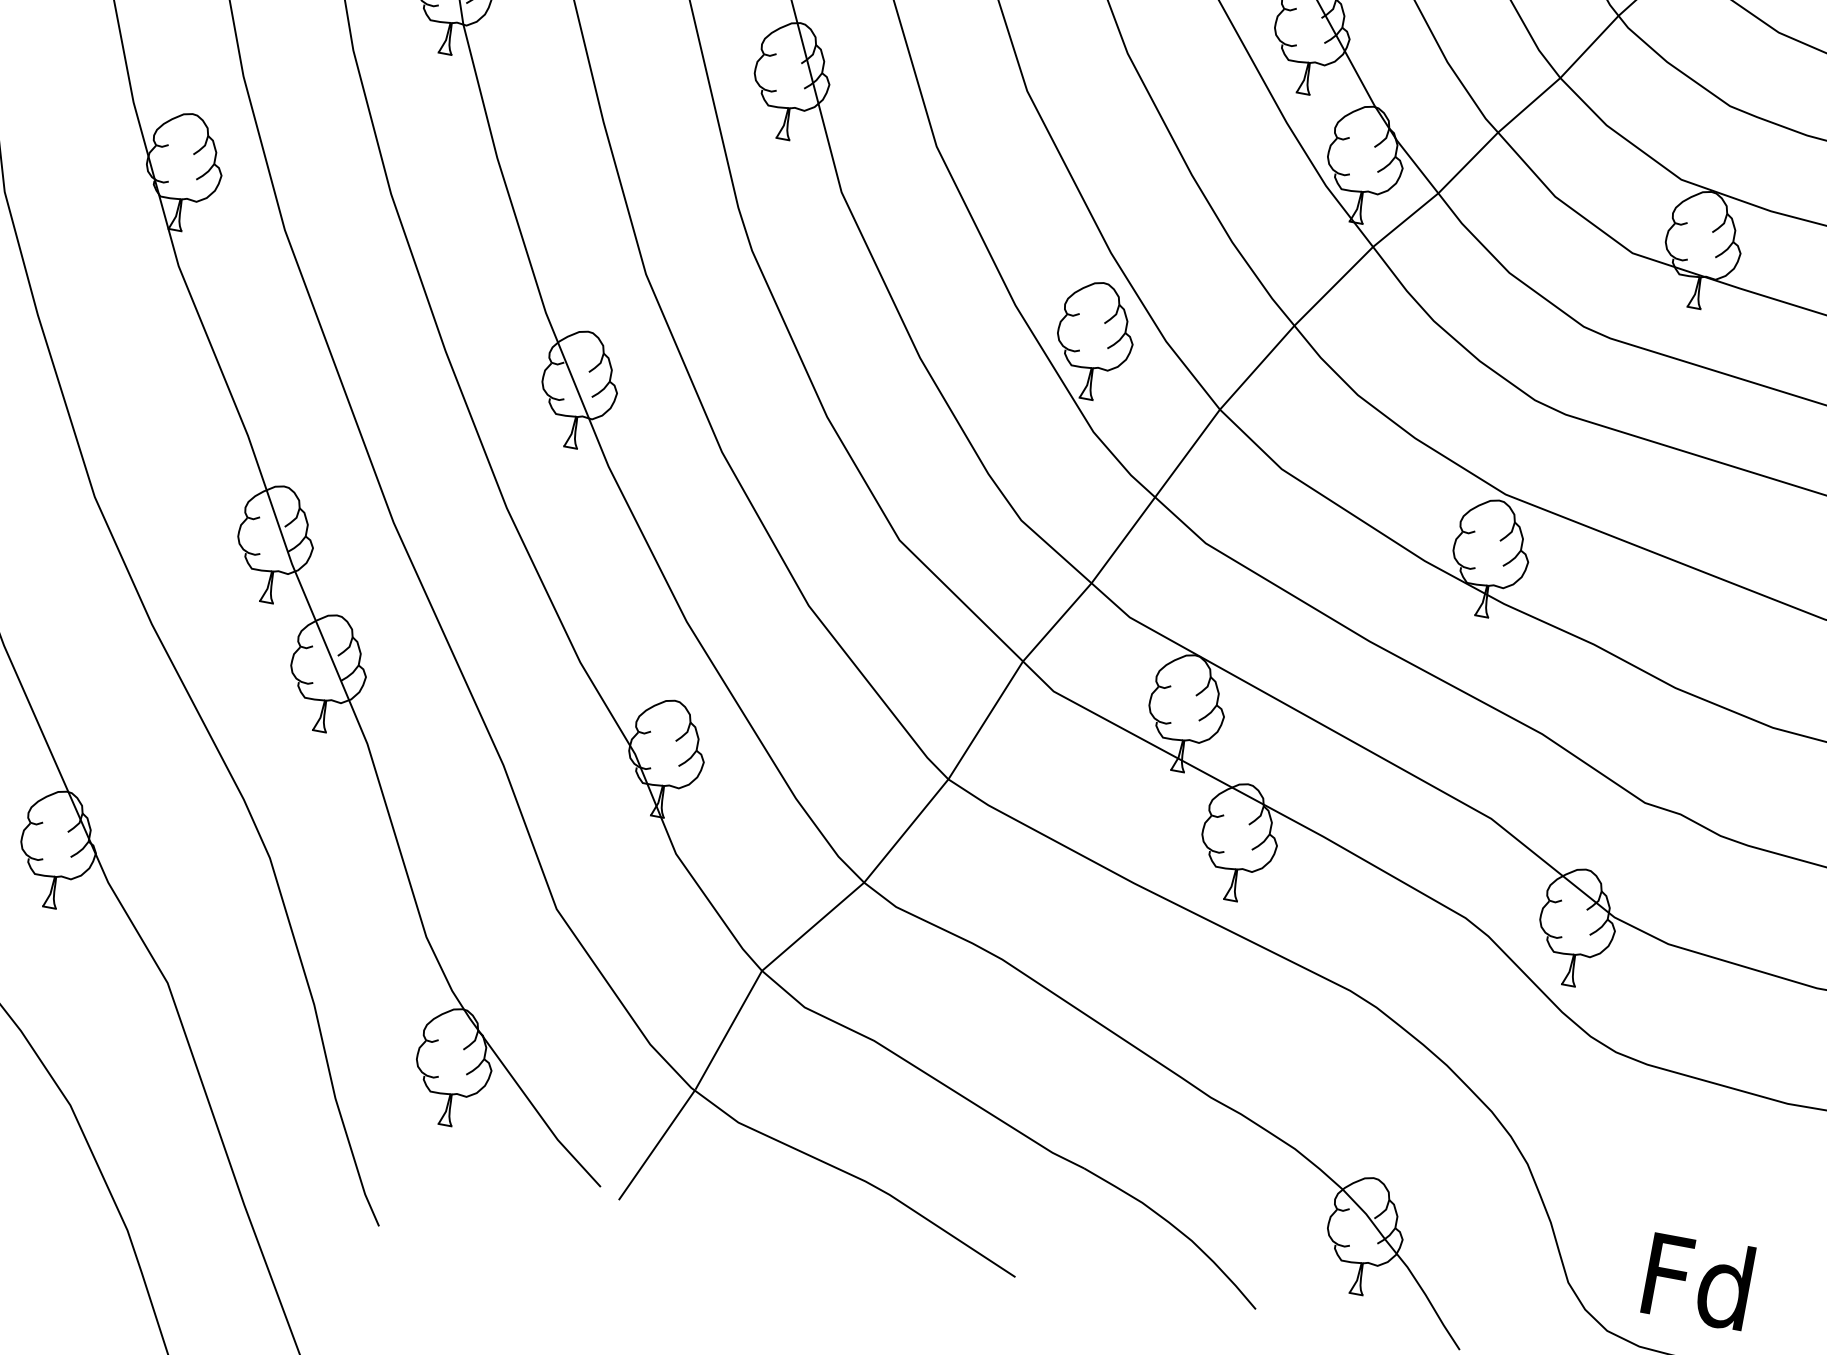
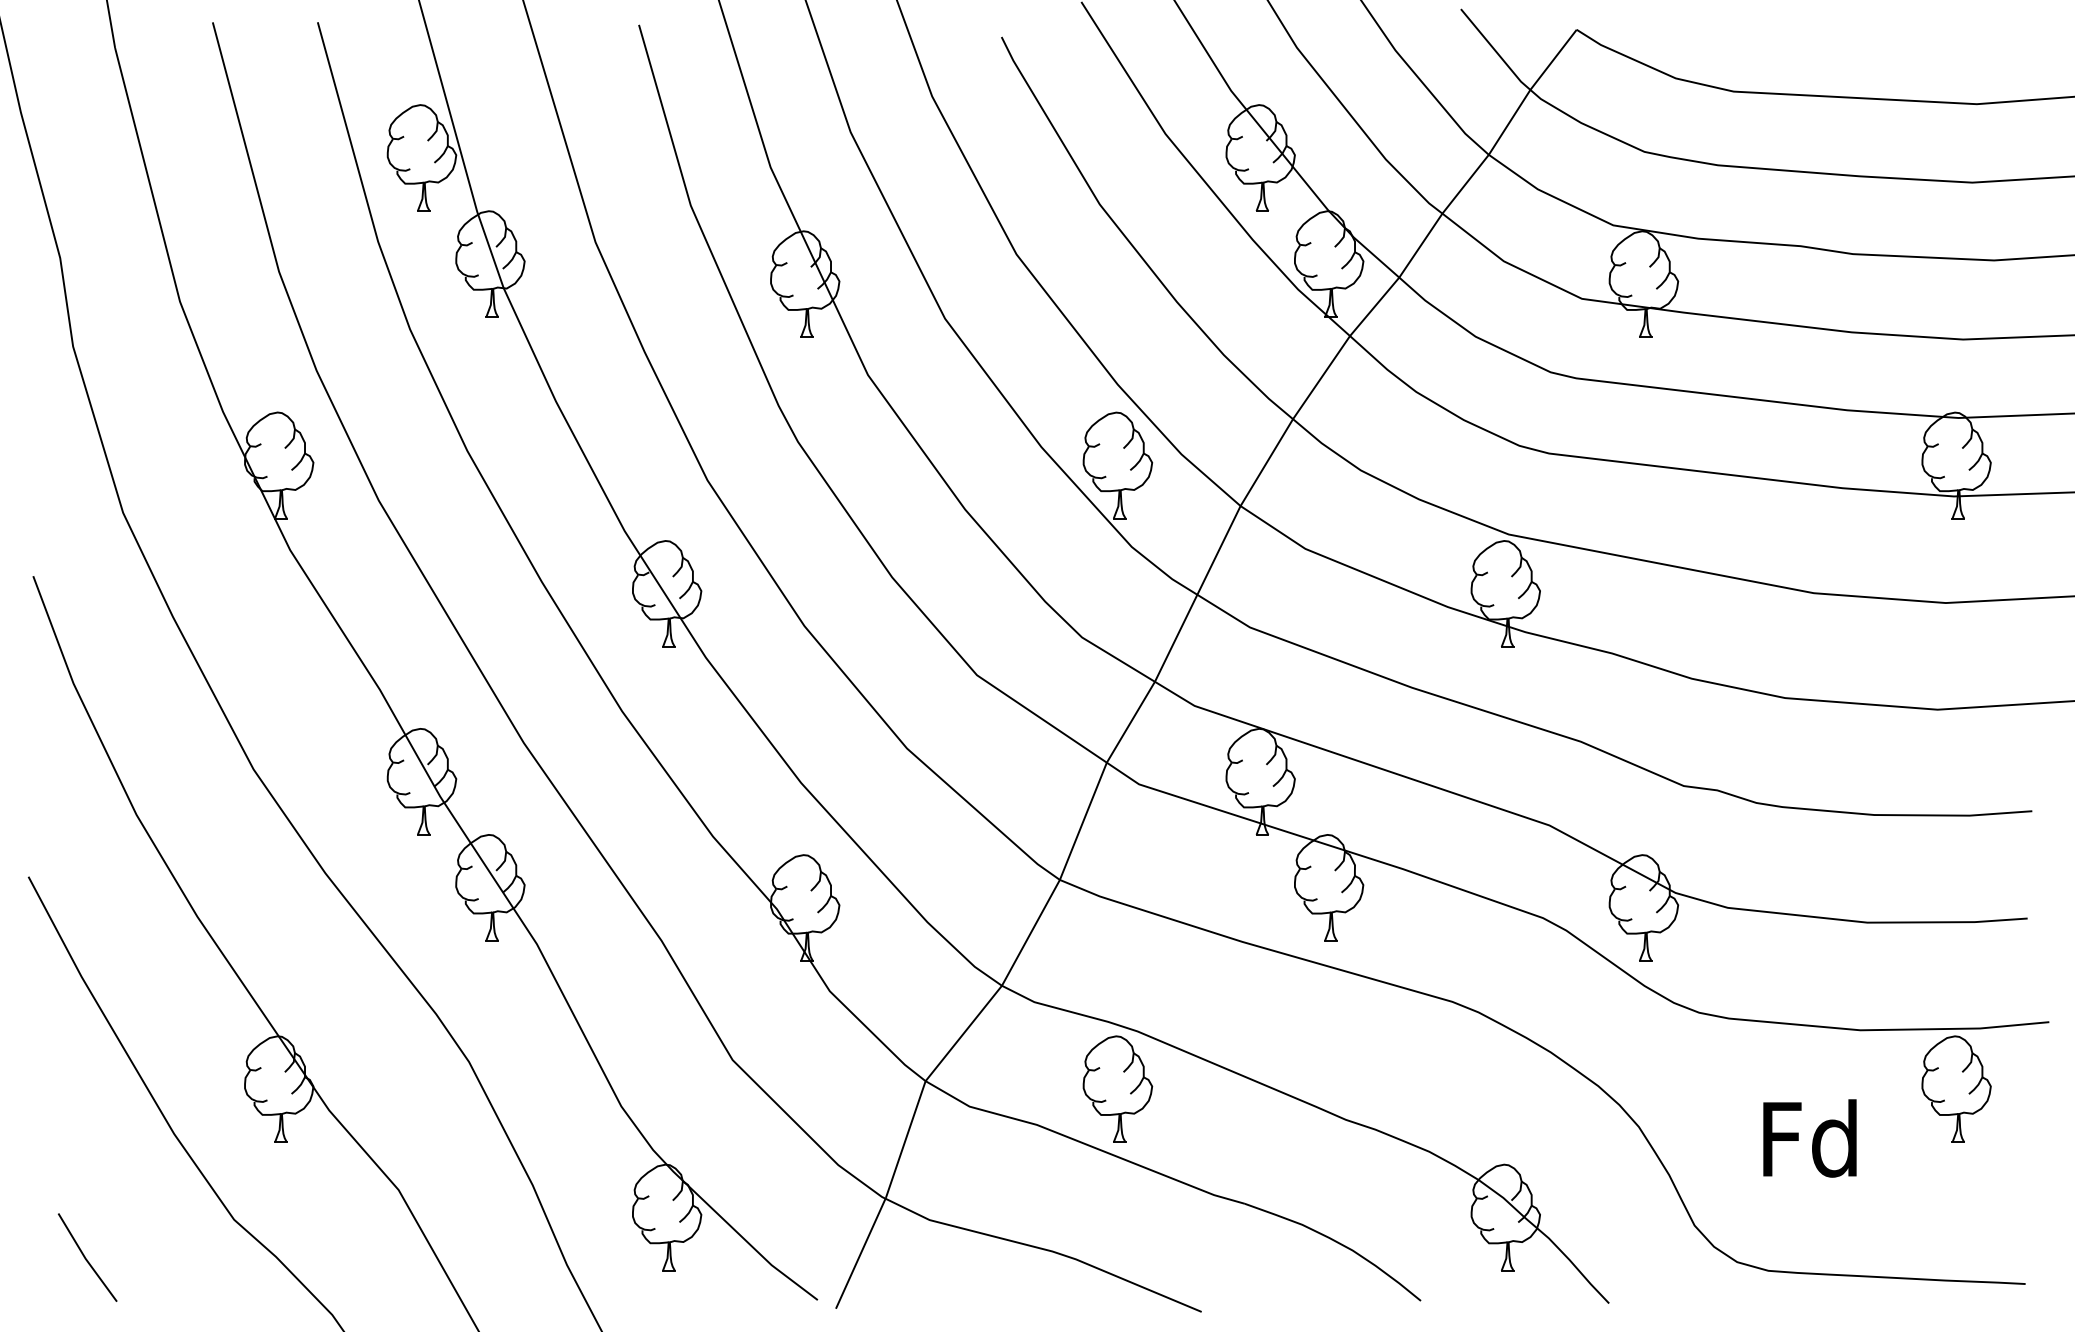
part: (969, 1017) -> (1117, 1088), added
text: (1697, 1280) -> (1809, 1138), moved

